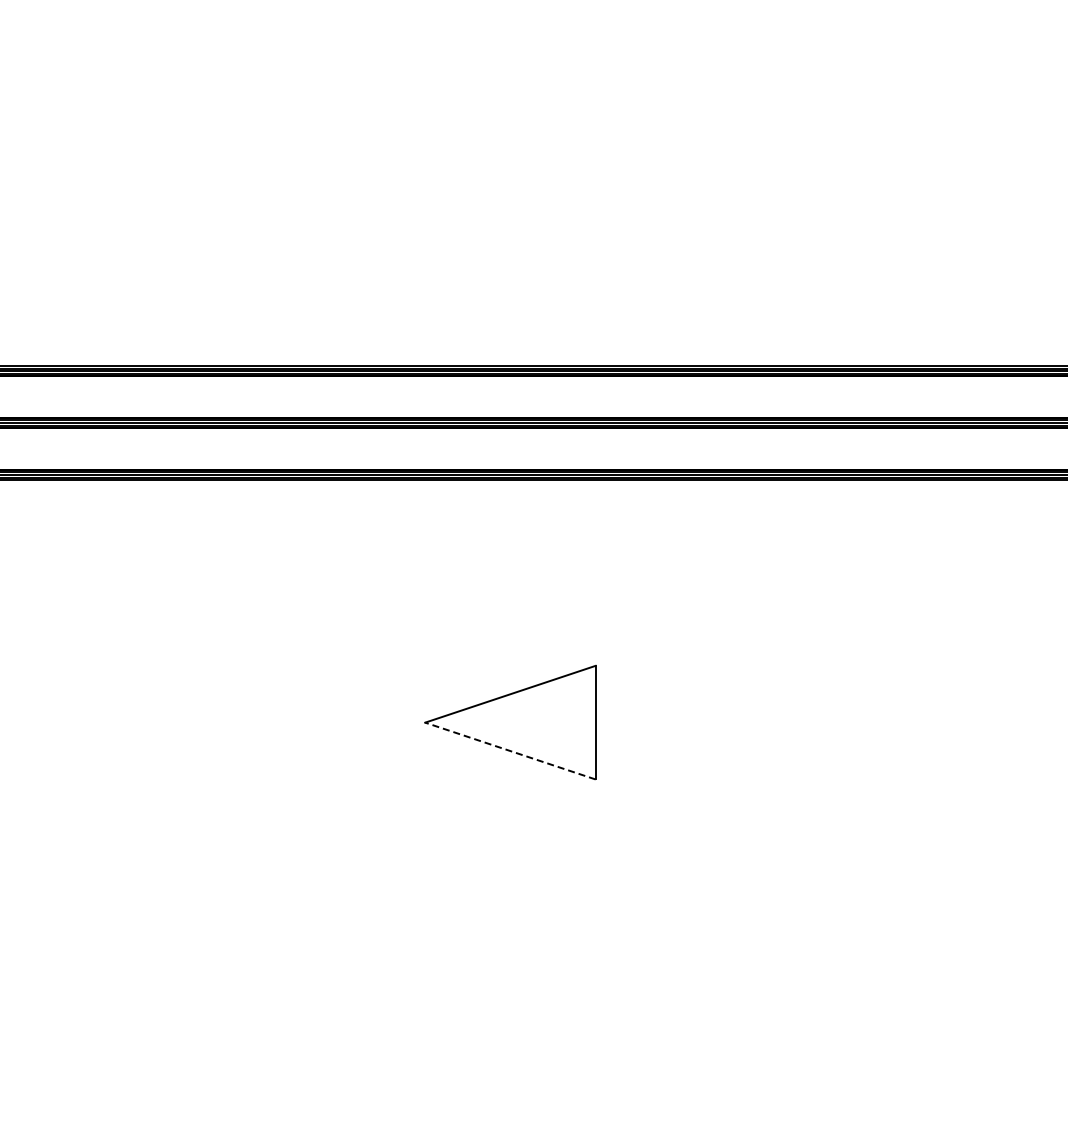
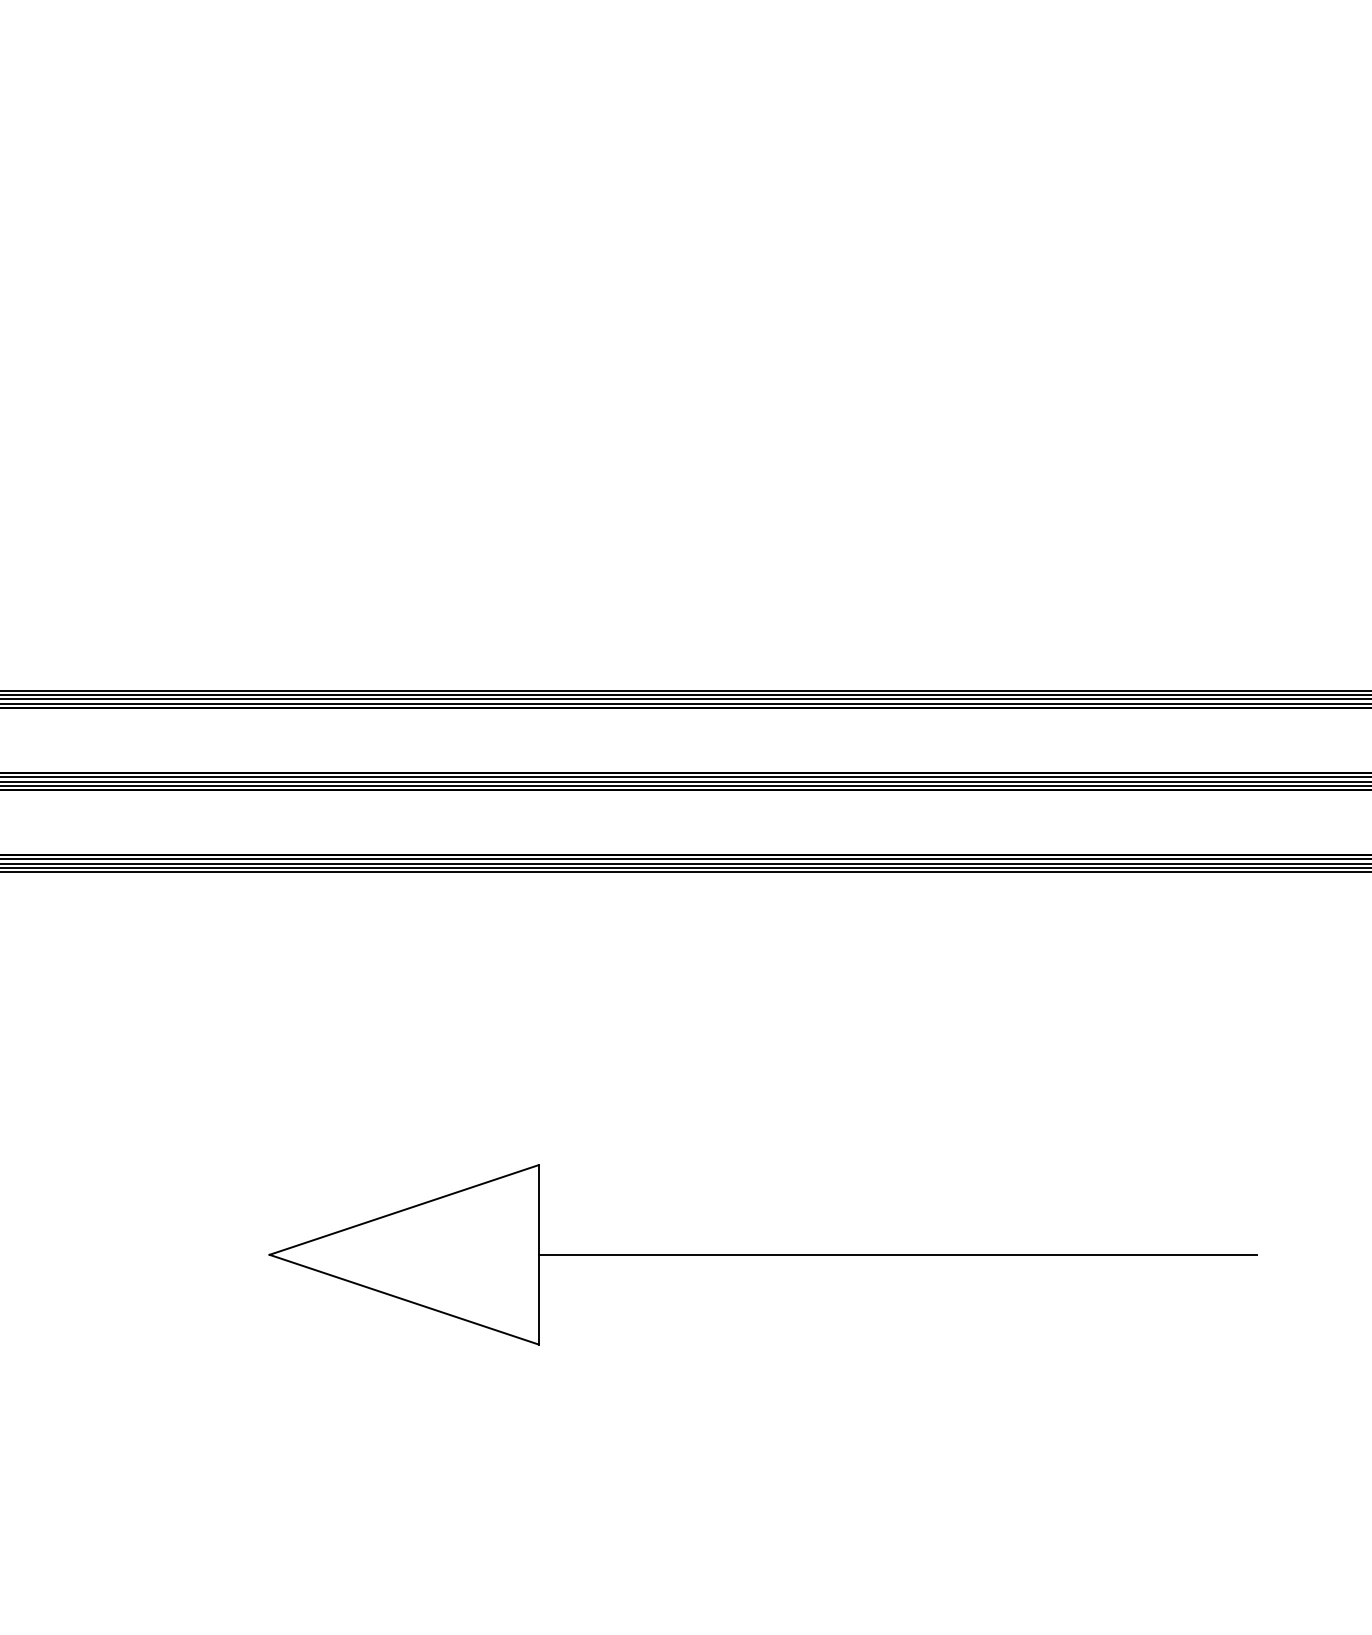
line: (822, 722) -> (897, 1254), added
line: (510, 751) -> (404, 1300), dashed -> solid

